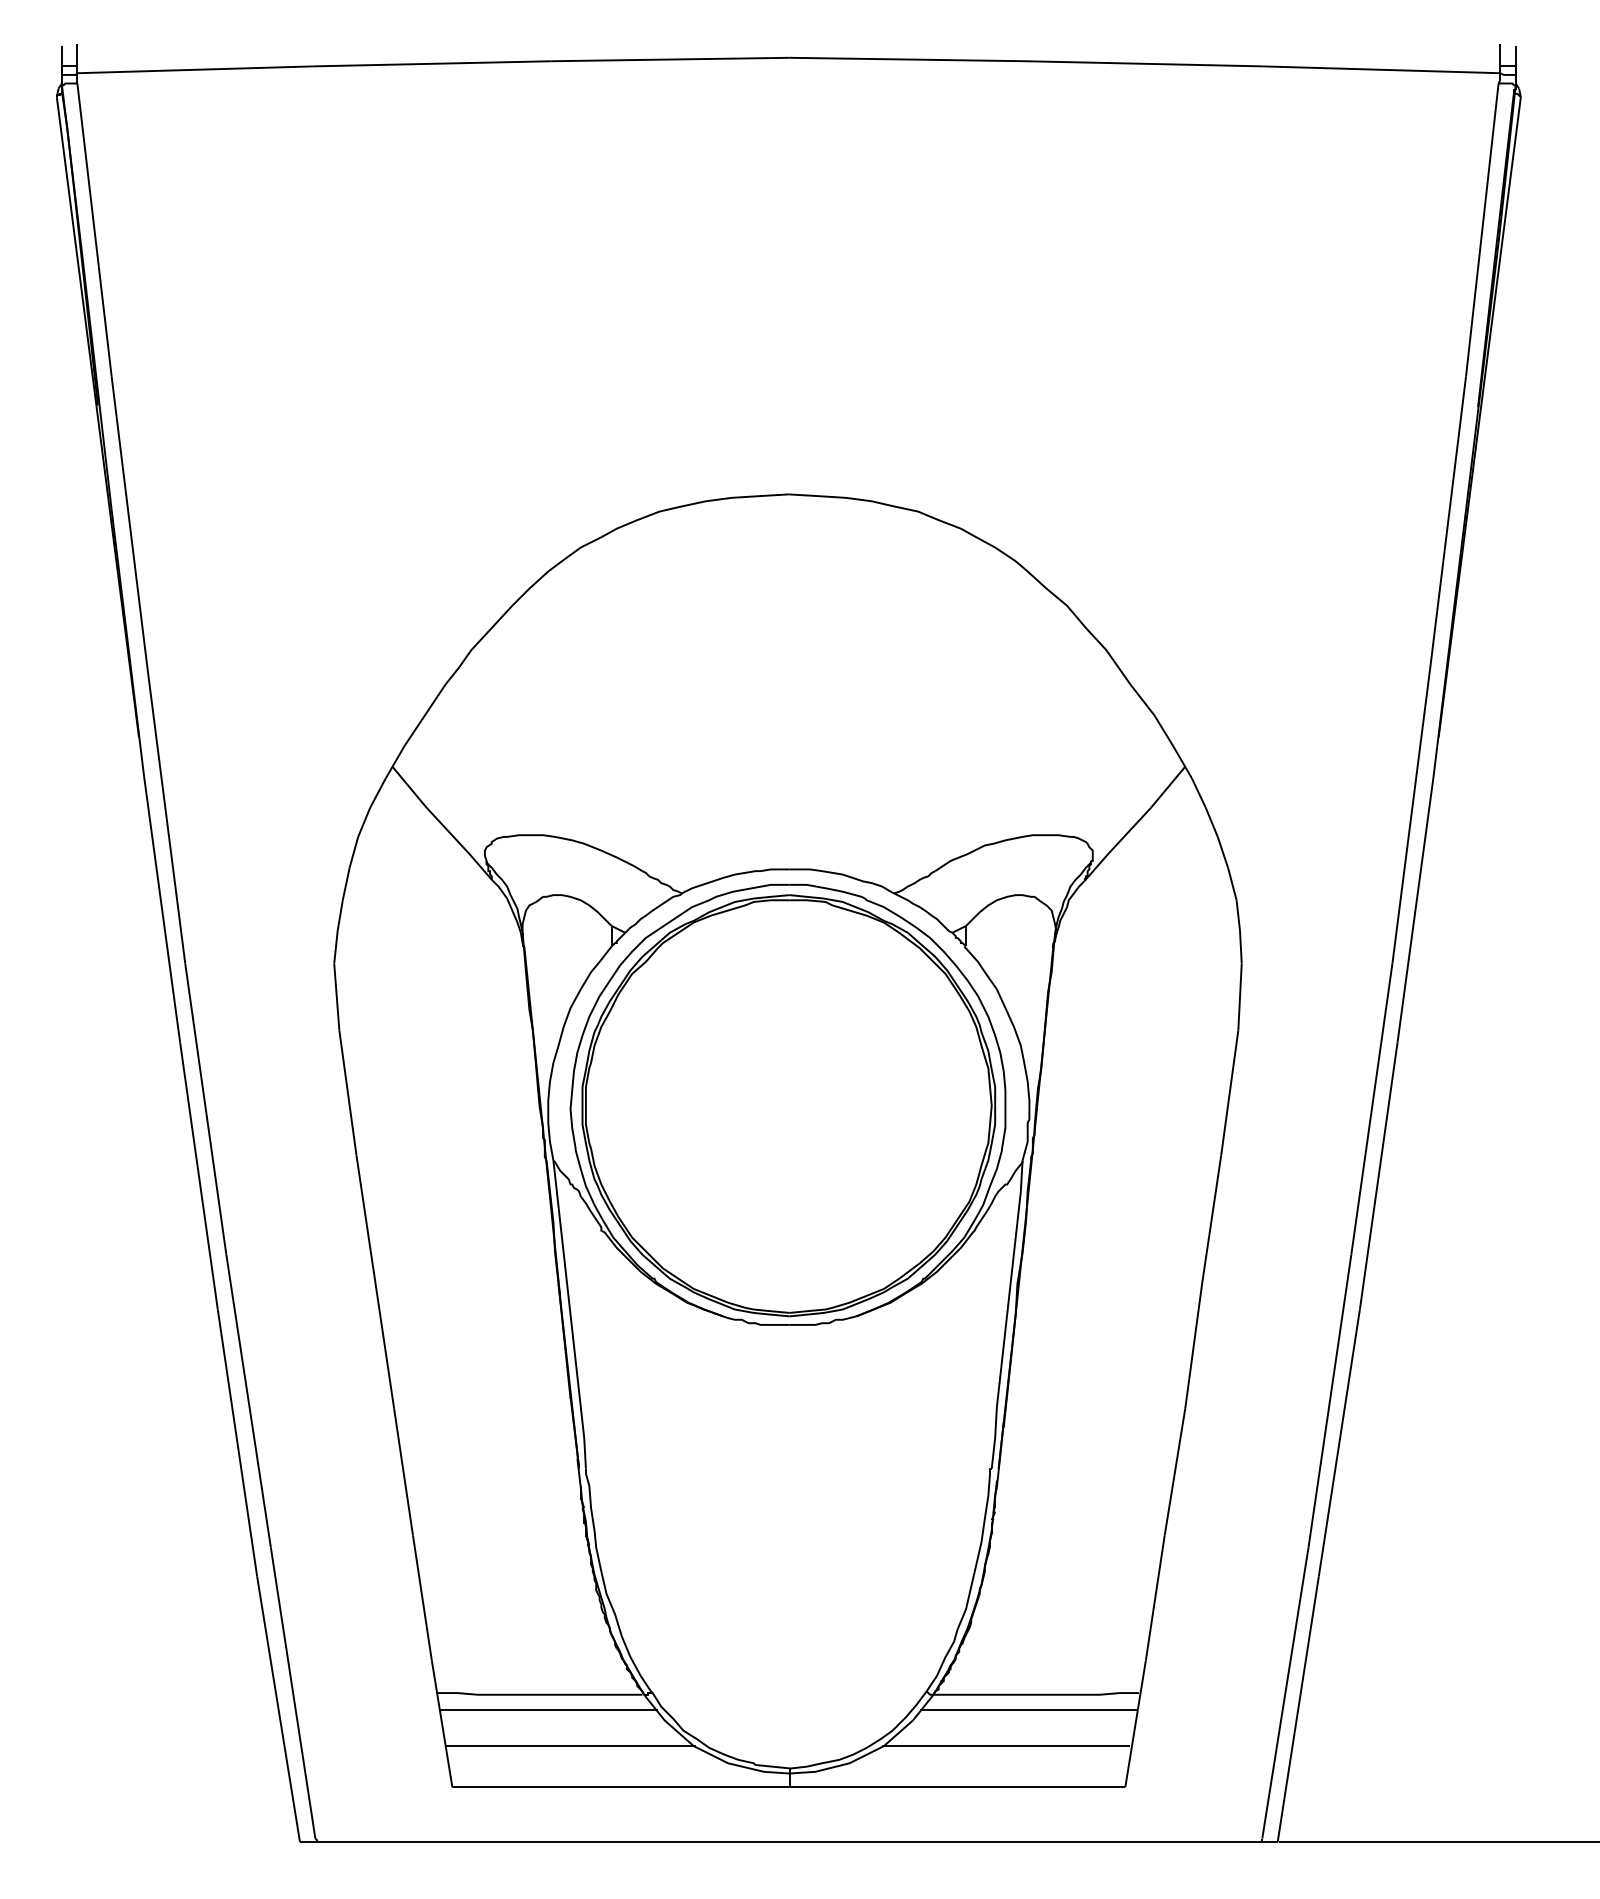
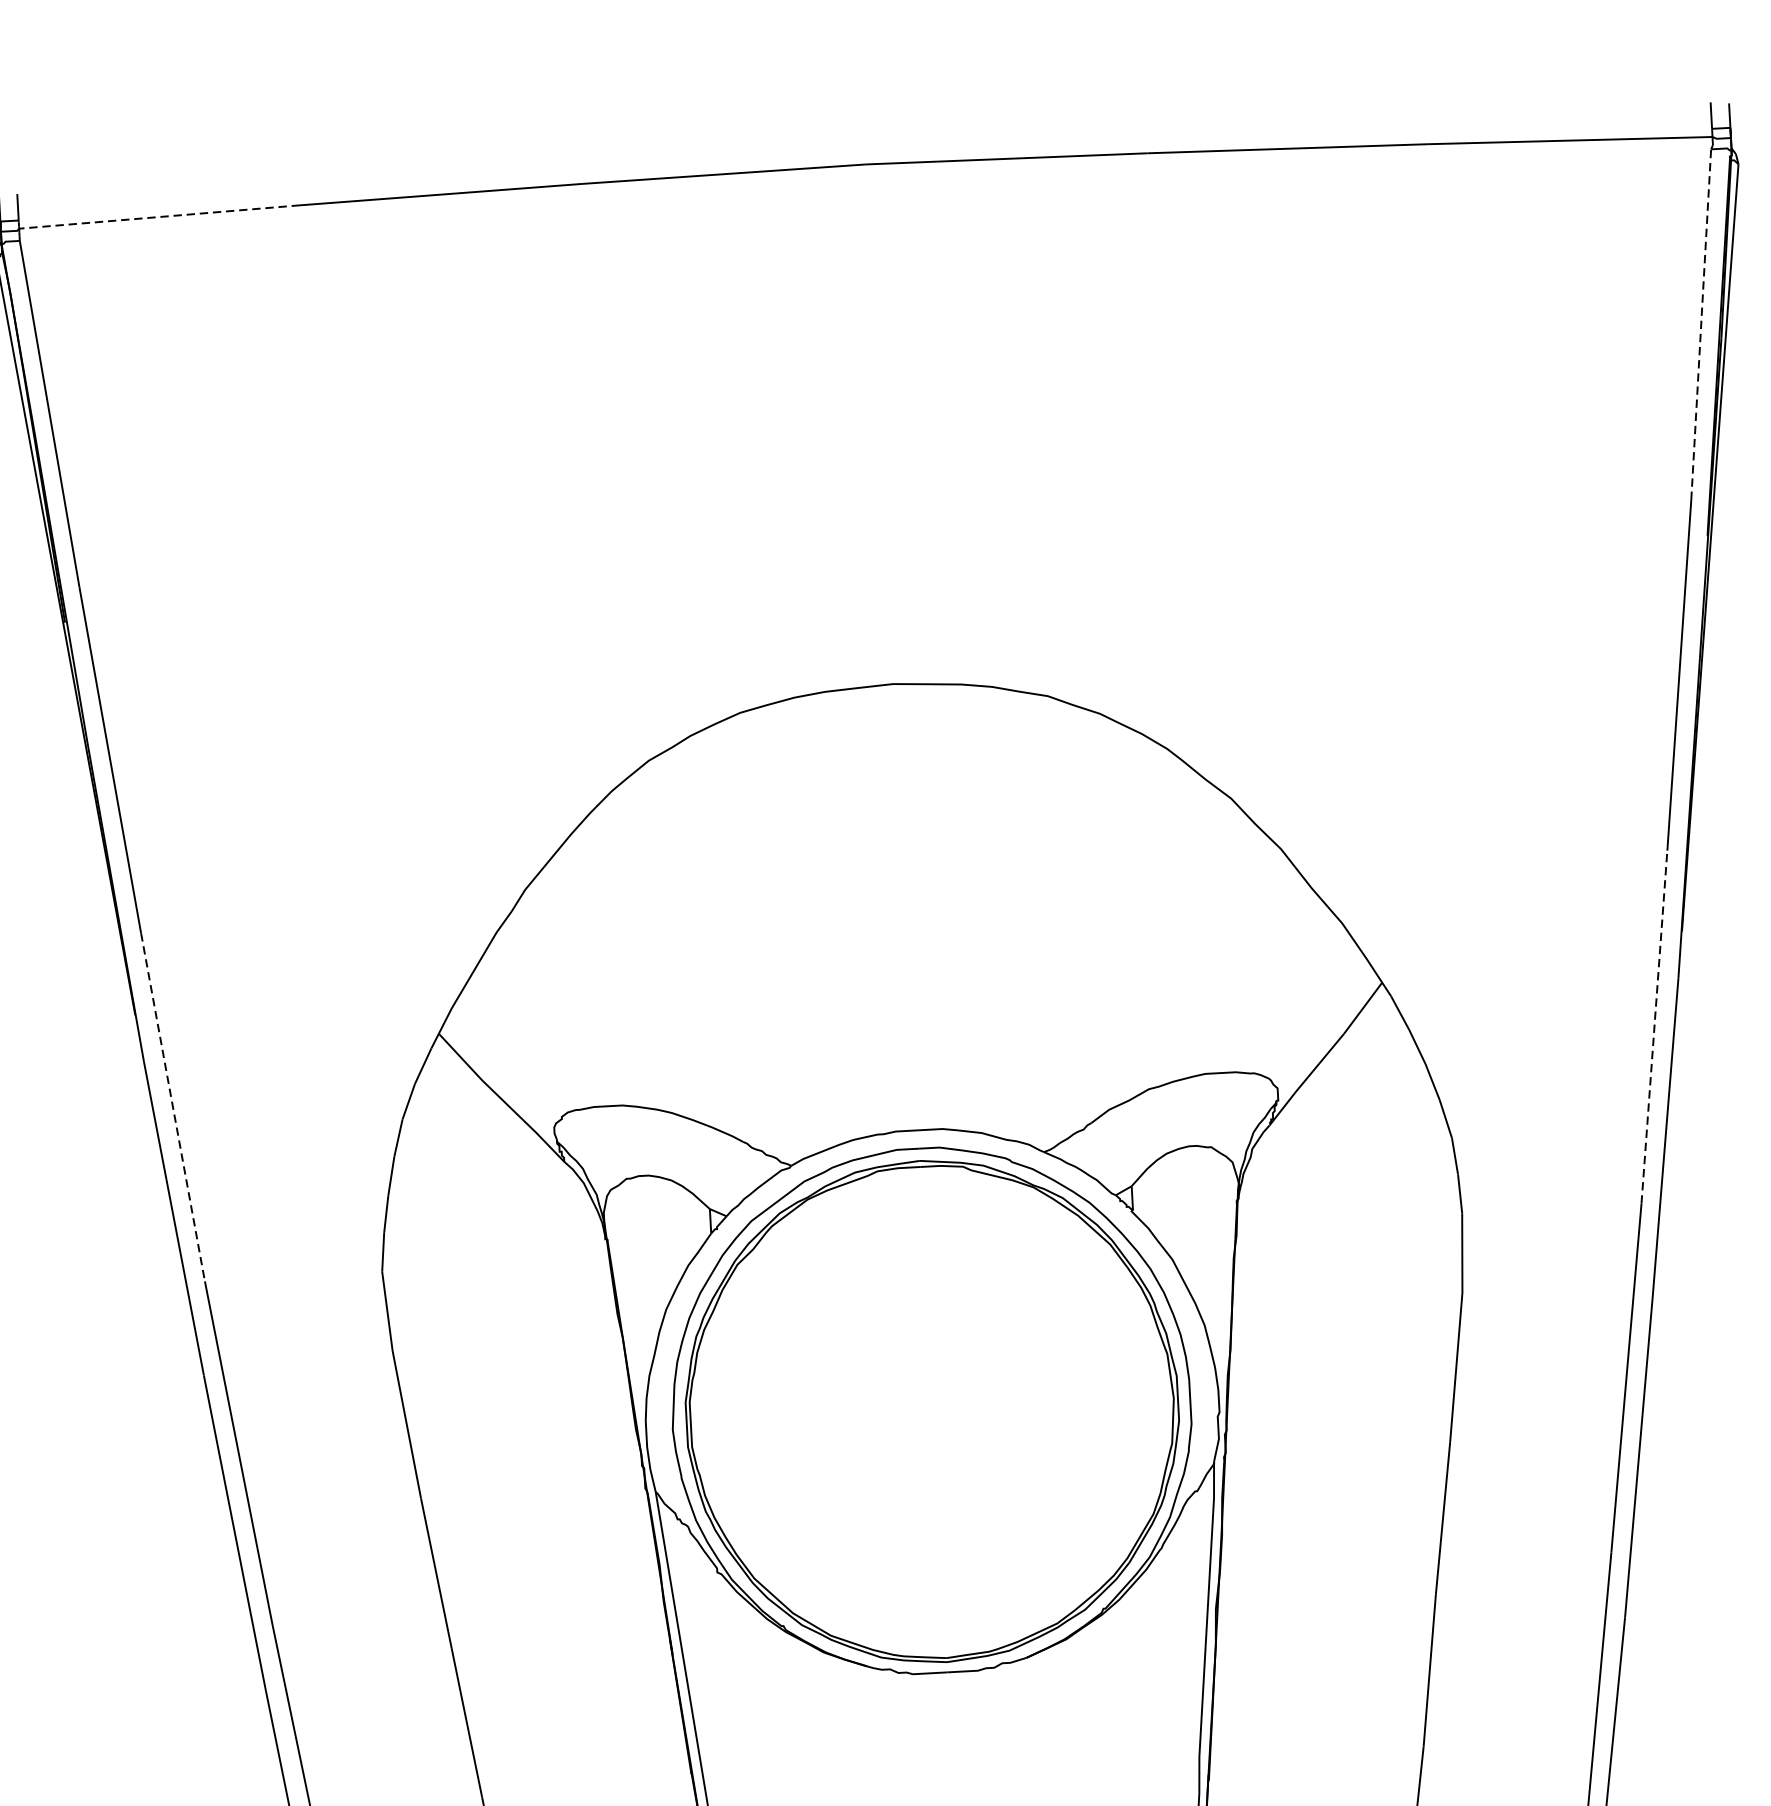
line: (195, 69) -> (159, 216), solid -> dashed
line: (1482, 229) -> (1701, 324), solid -> dashed
line: (1411, 815) -> (1654, 1026), solid -> dashed
line: (166, 816) -> (173, 1107), solid -> dashed

